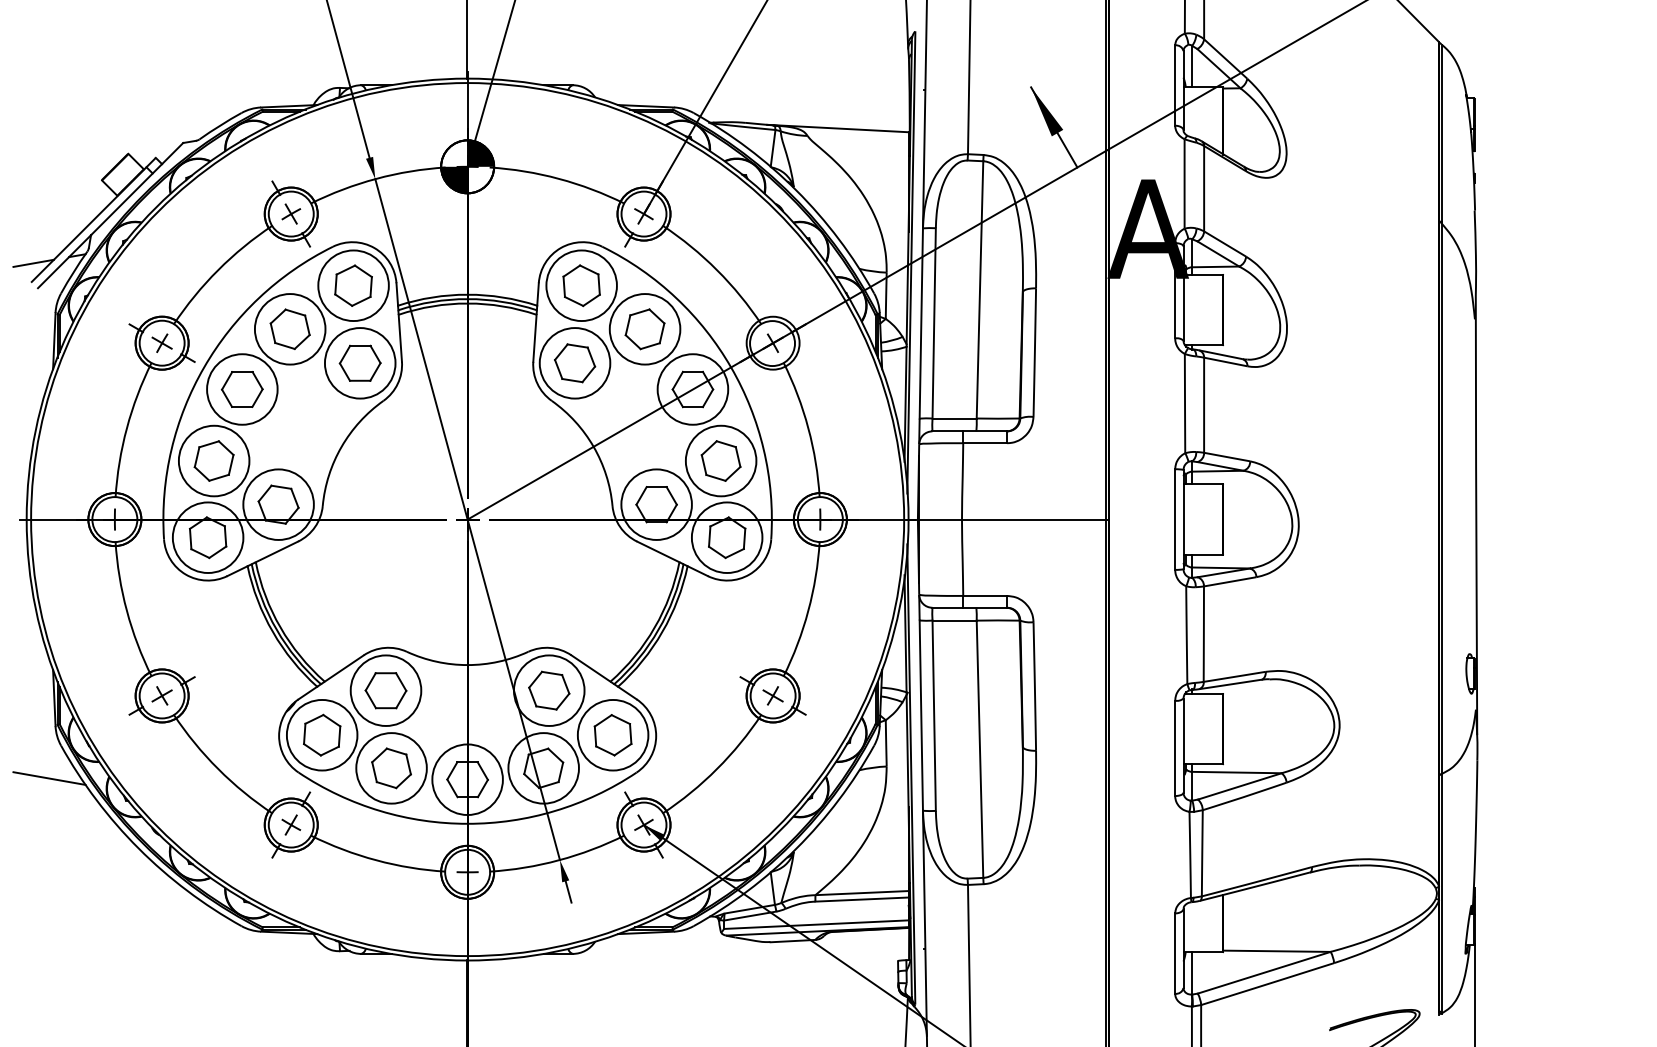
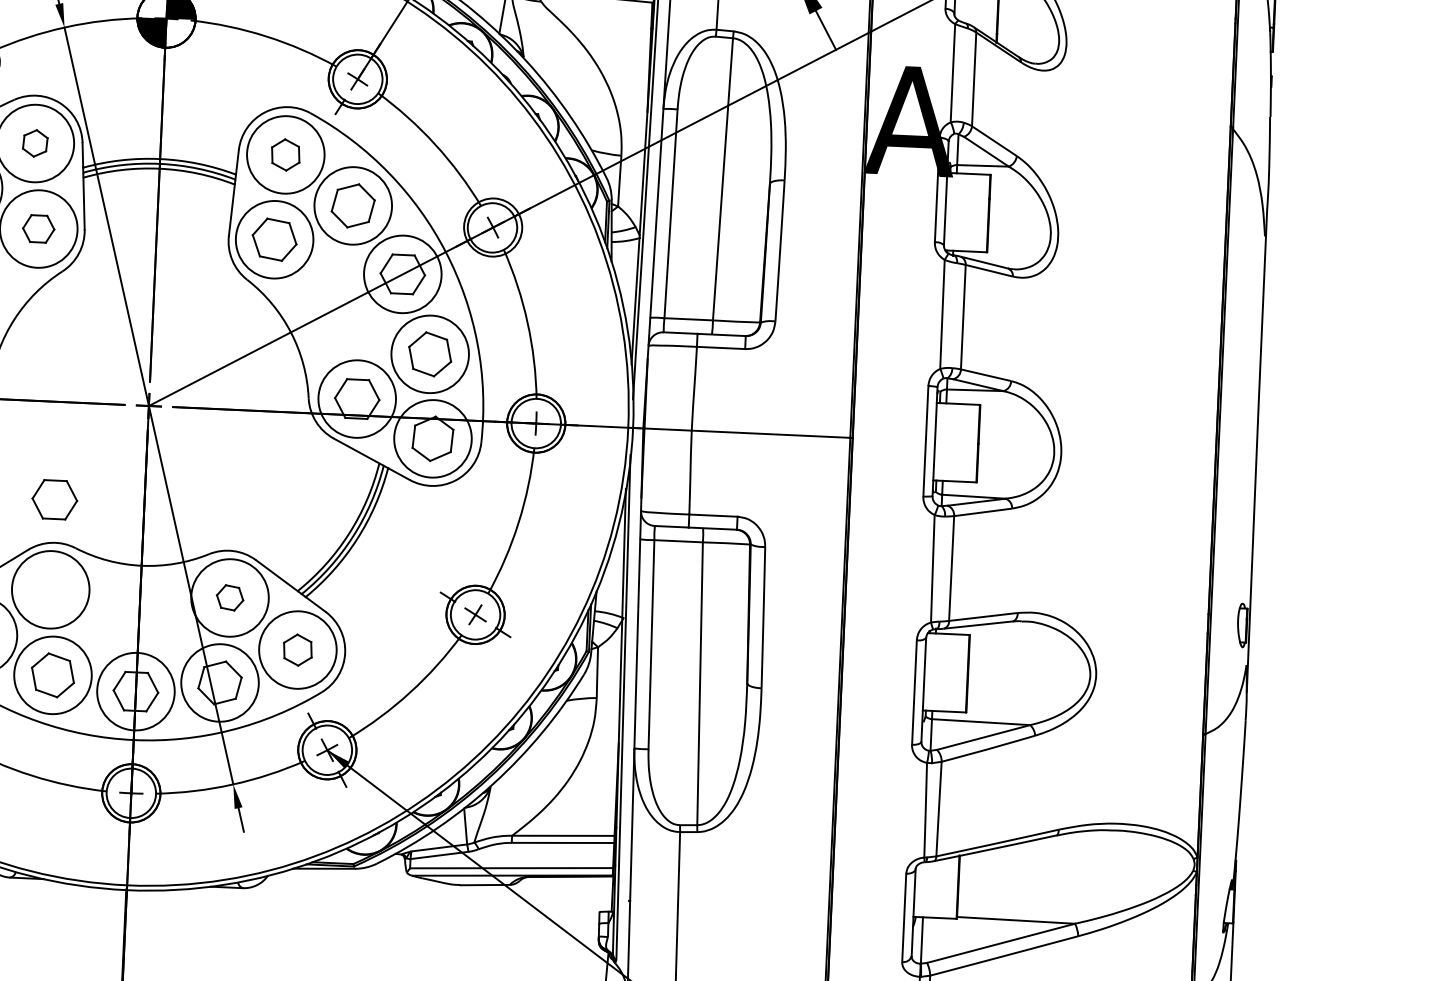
part: (353, 285) -> (35, 143), size x0.6
part: (581, 285) -> (285, 154), size x0.7
part: (359, 362) -> (38, 228), size x0.7
part: (385, 690) -> (54, 499), moved
part: (549, 690) -> (230, 597), size x0.6
part: (612, 735) -> (297, 650), size x0.7

